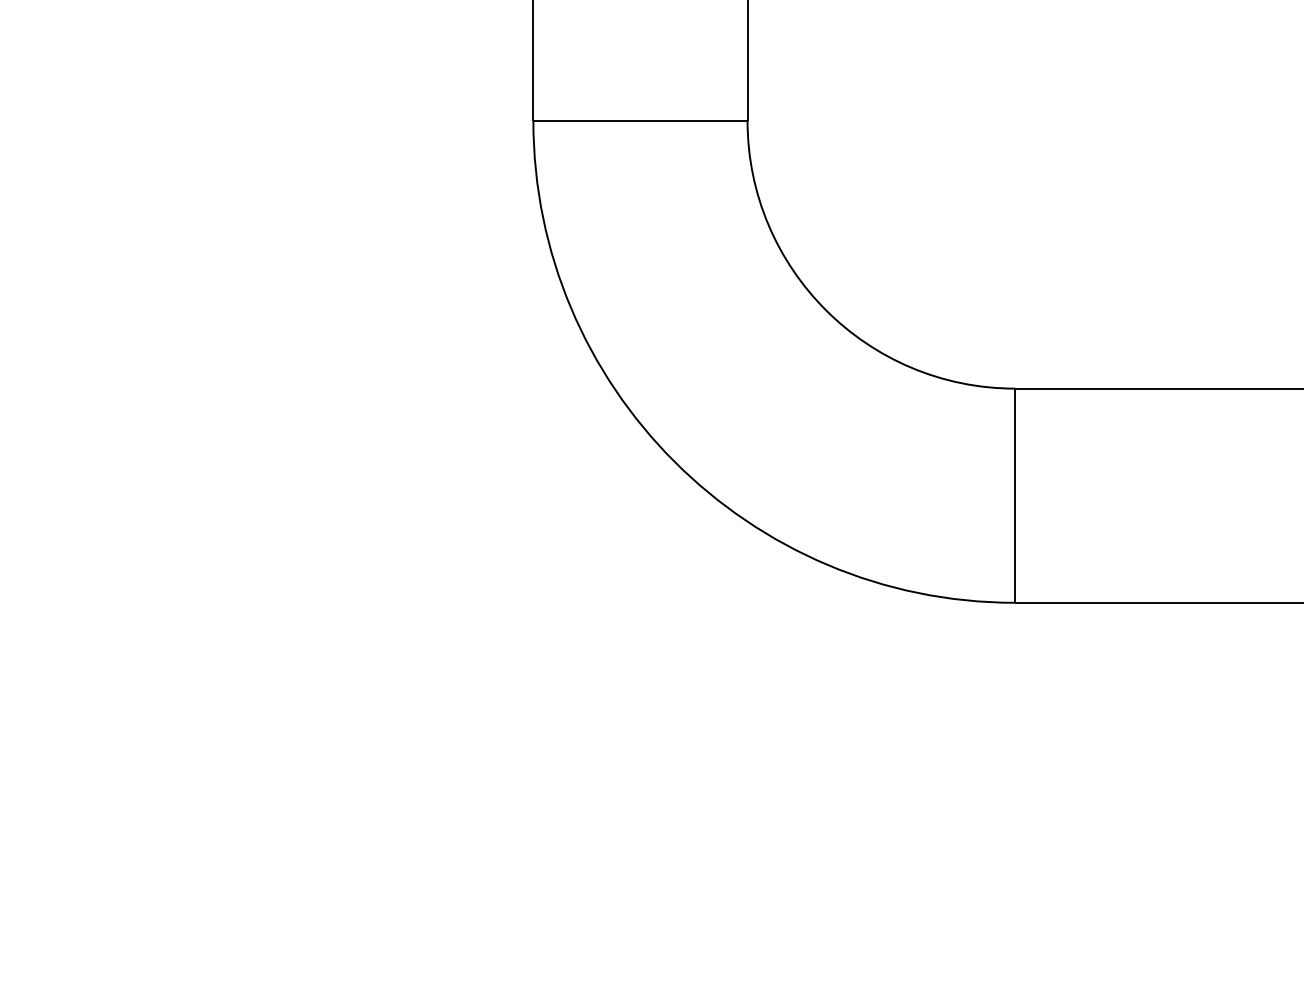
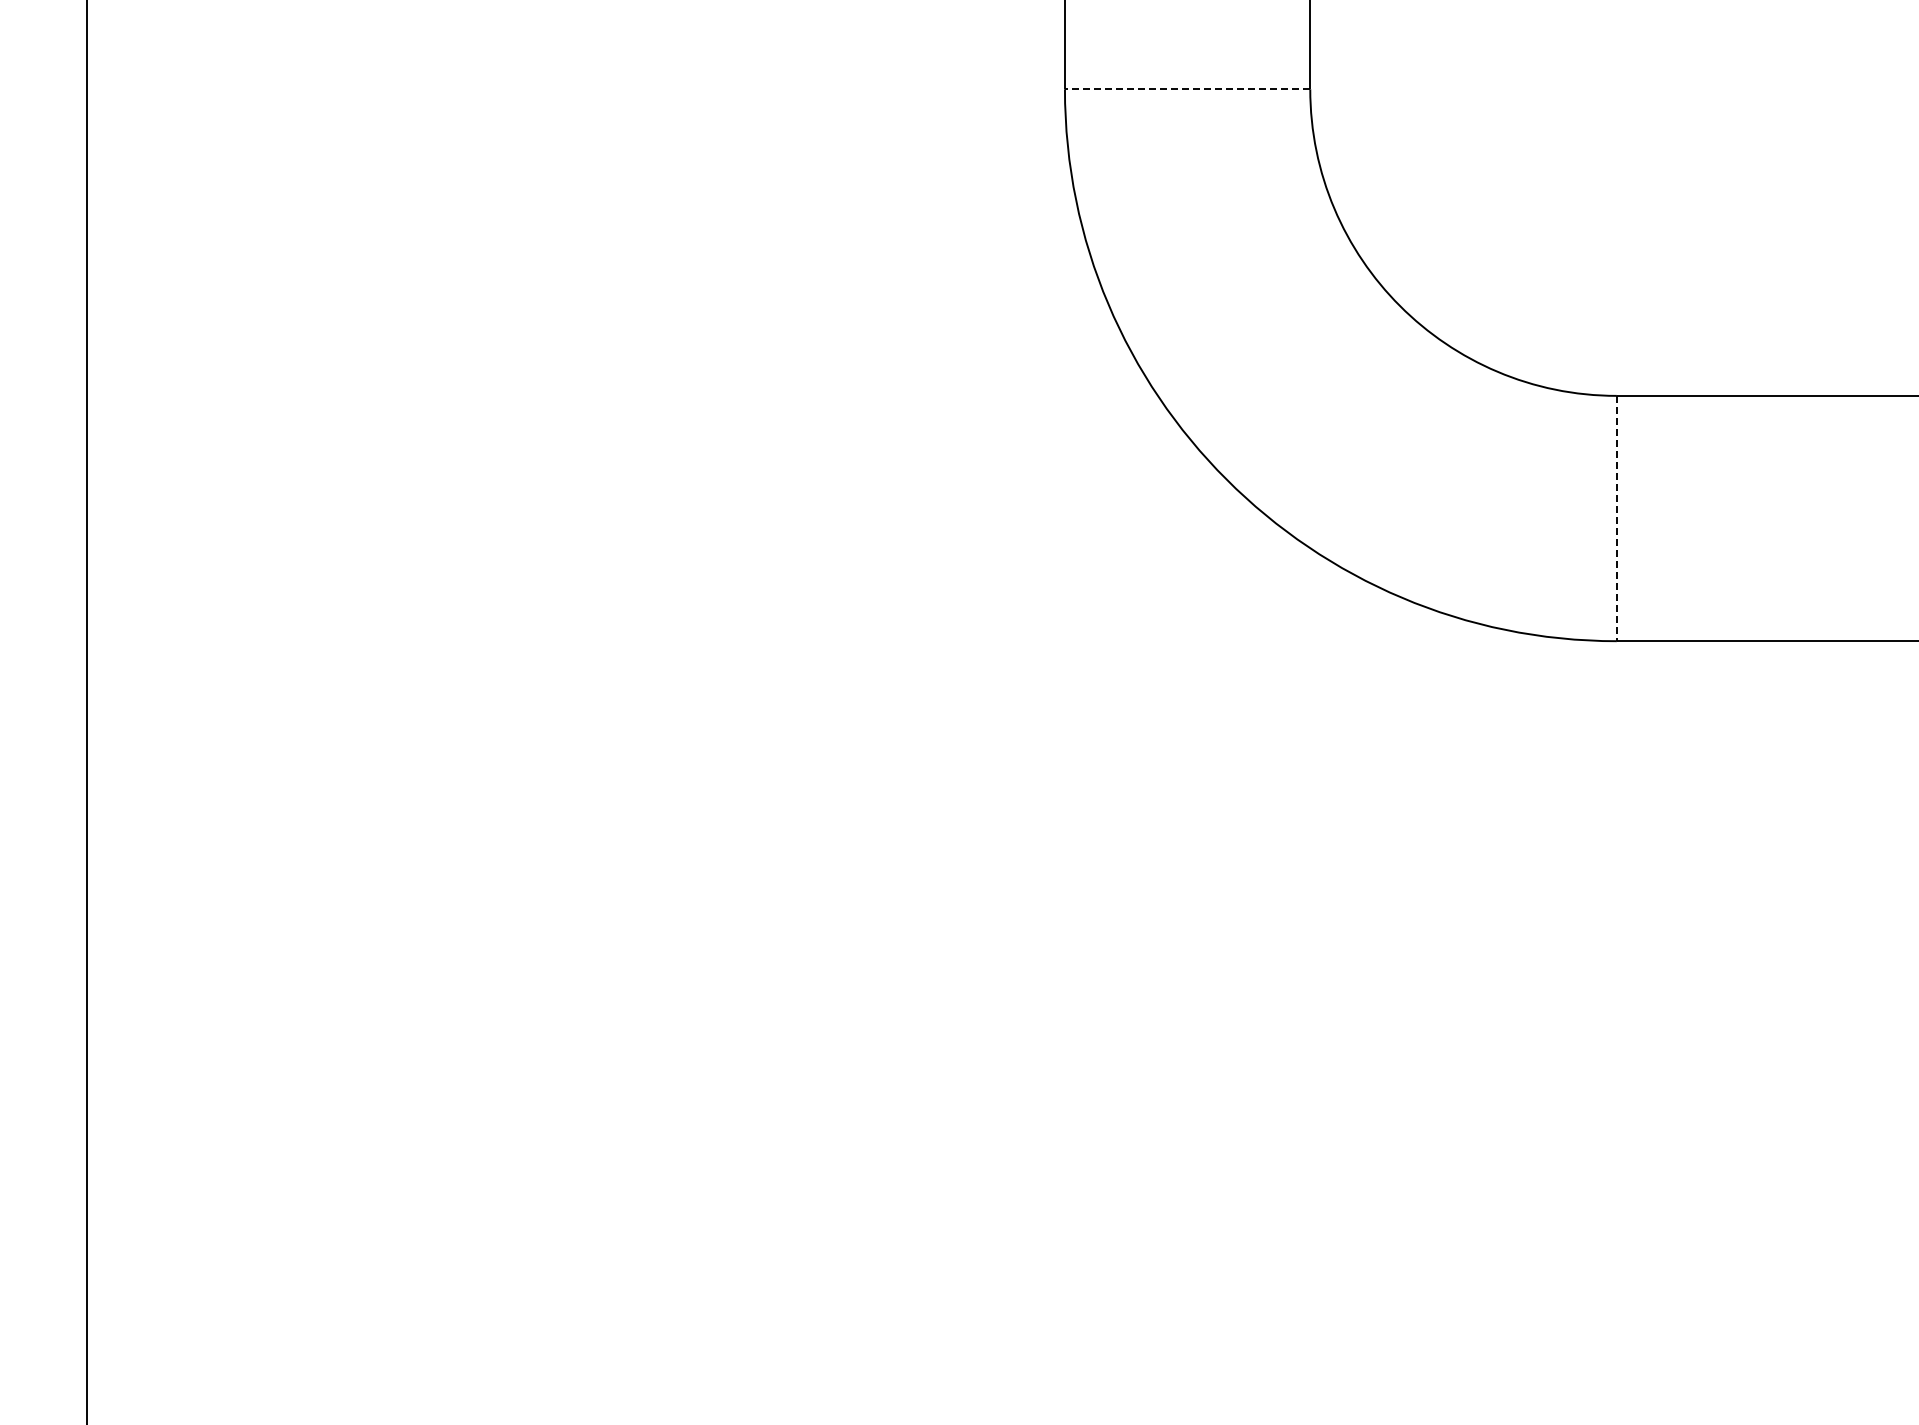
line: (640, 121) -> (1187, 89), solid -> dashed
line: (1014, 495) -> (1616, 518), solid -> dashed

